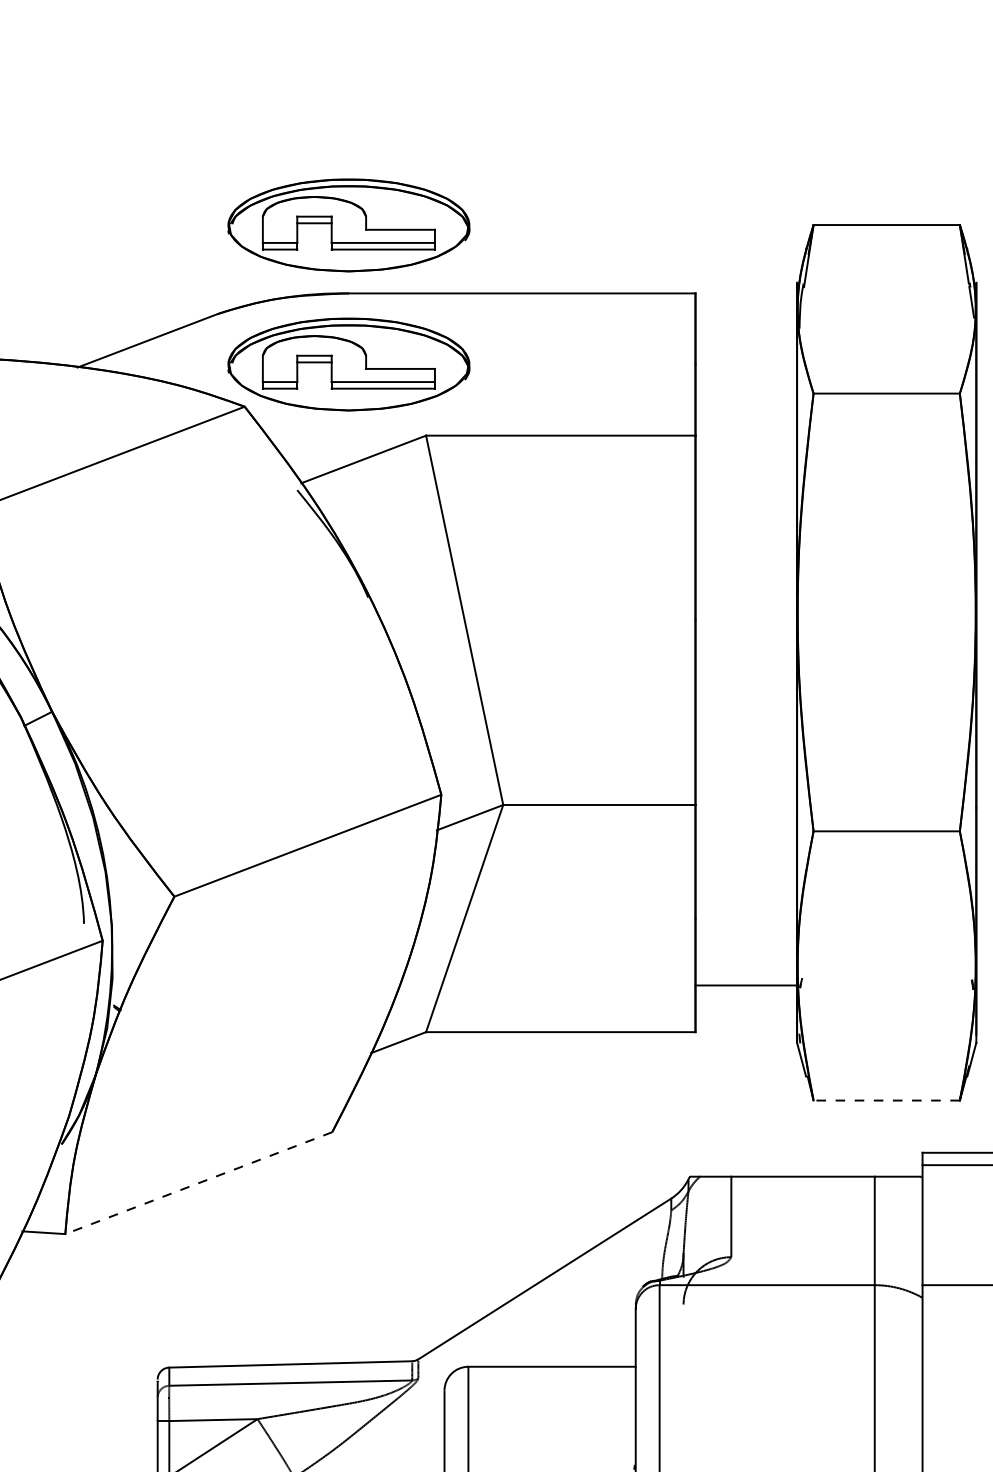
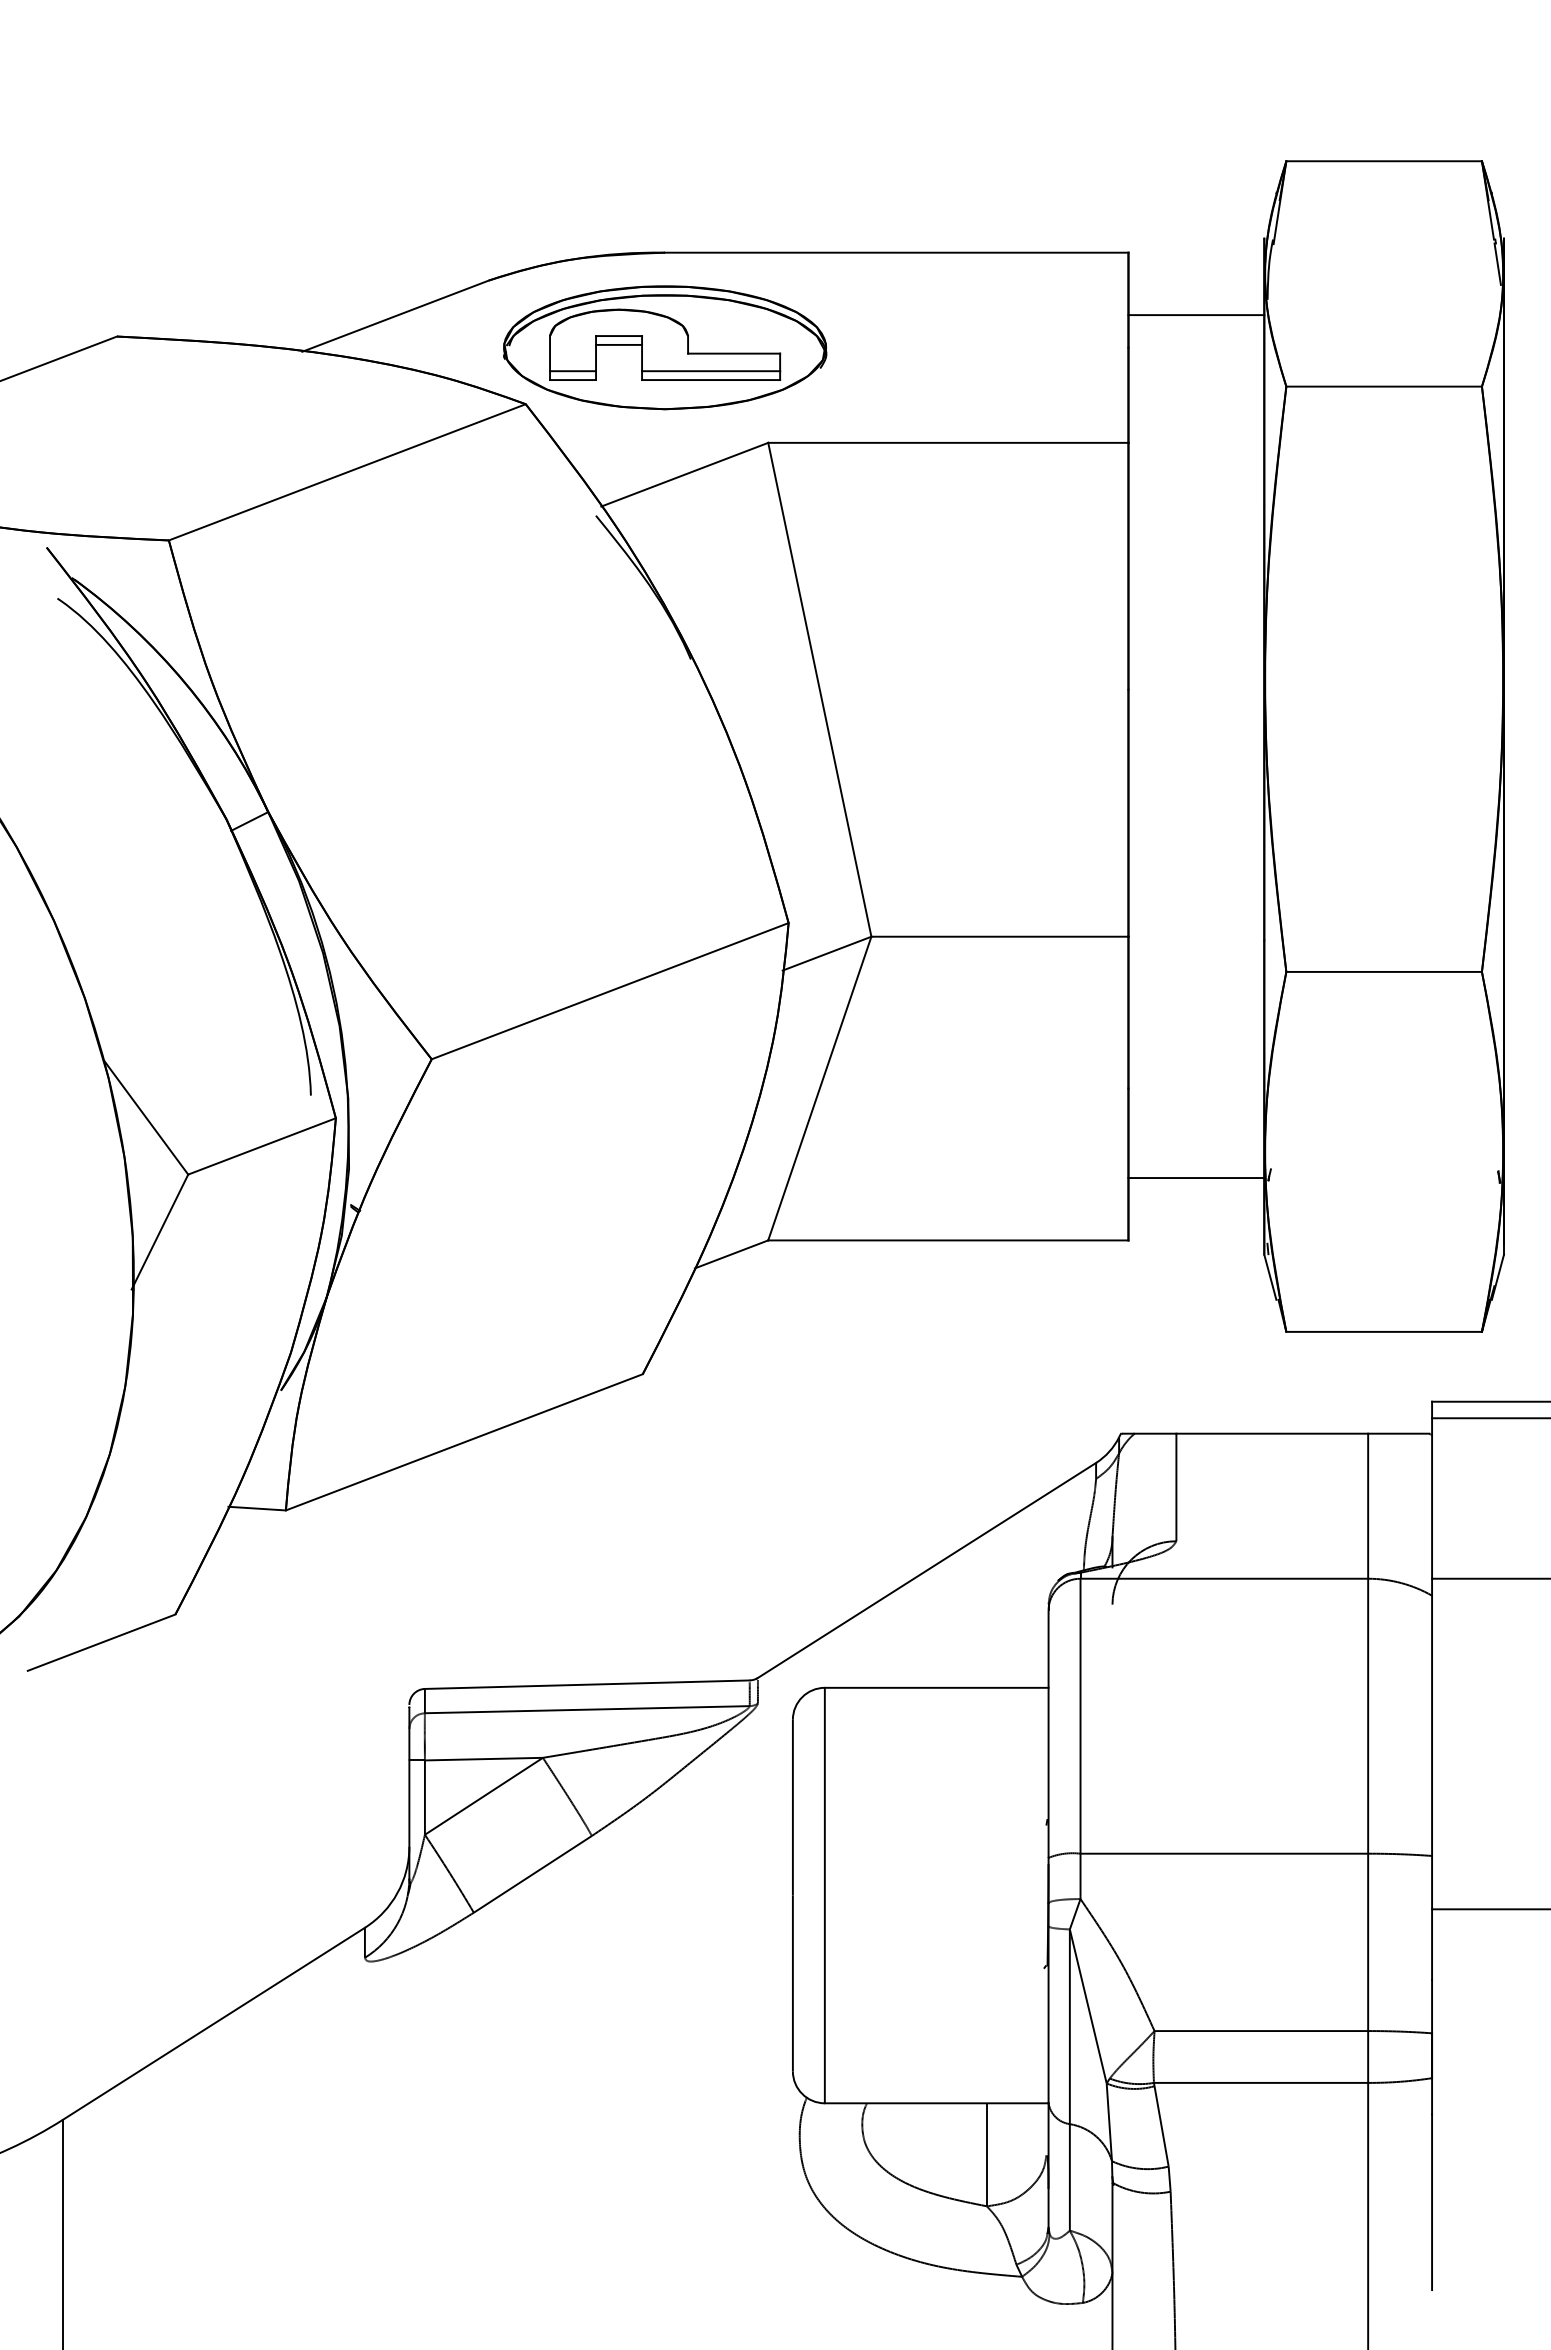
part: (349, 225) -> (665, 161), removed
line: (746, 340) -> (1196, 315), added
line: (886, 1100) -> (1384, 1331), dashed -> solid
line: (198, 1183) -> (463, 1442), dashed -> solid

